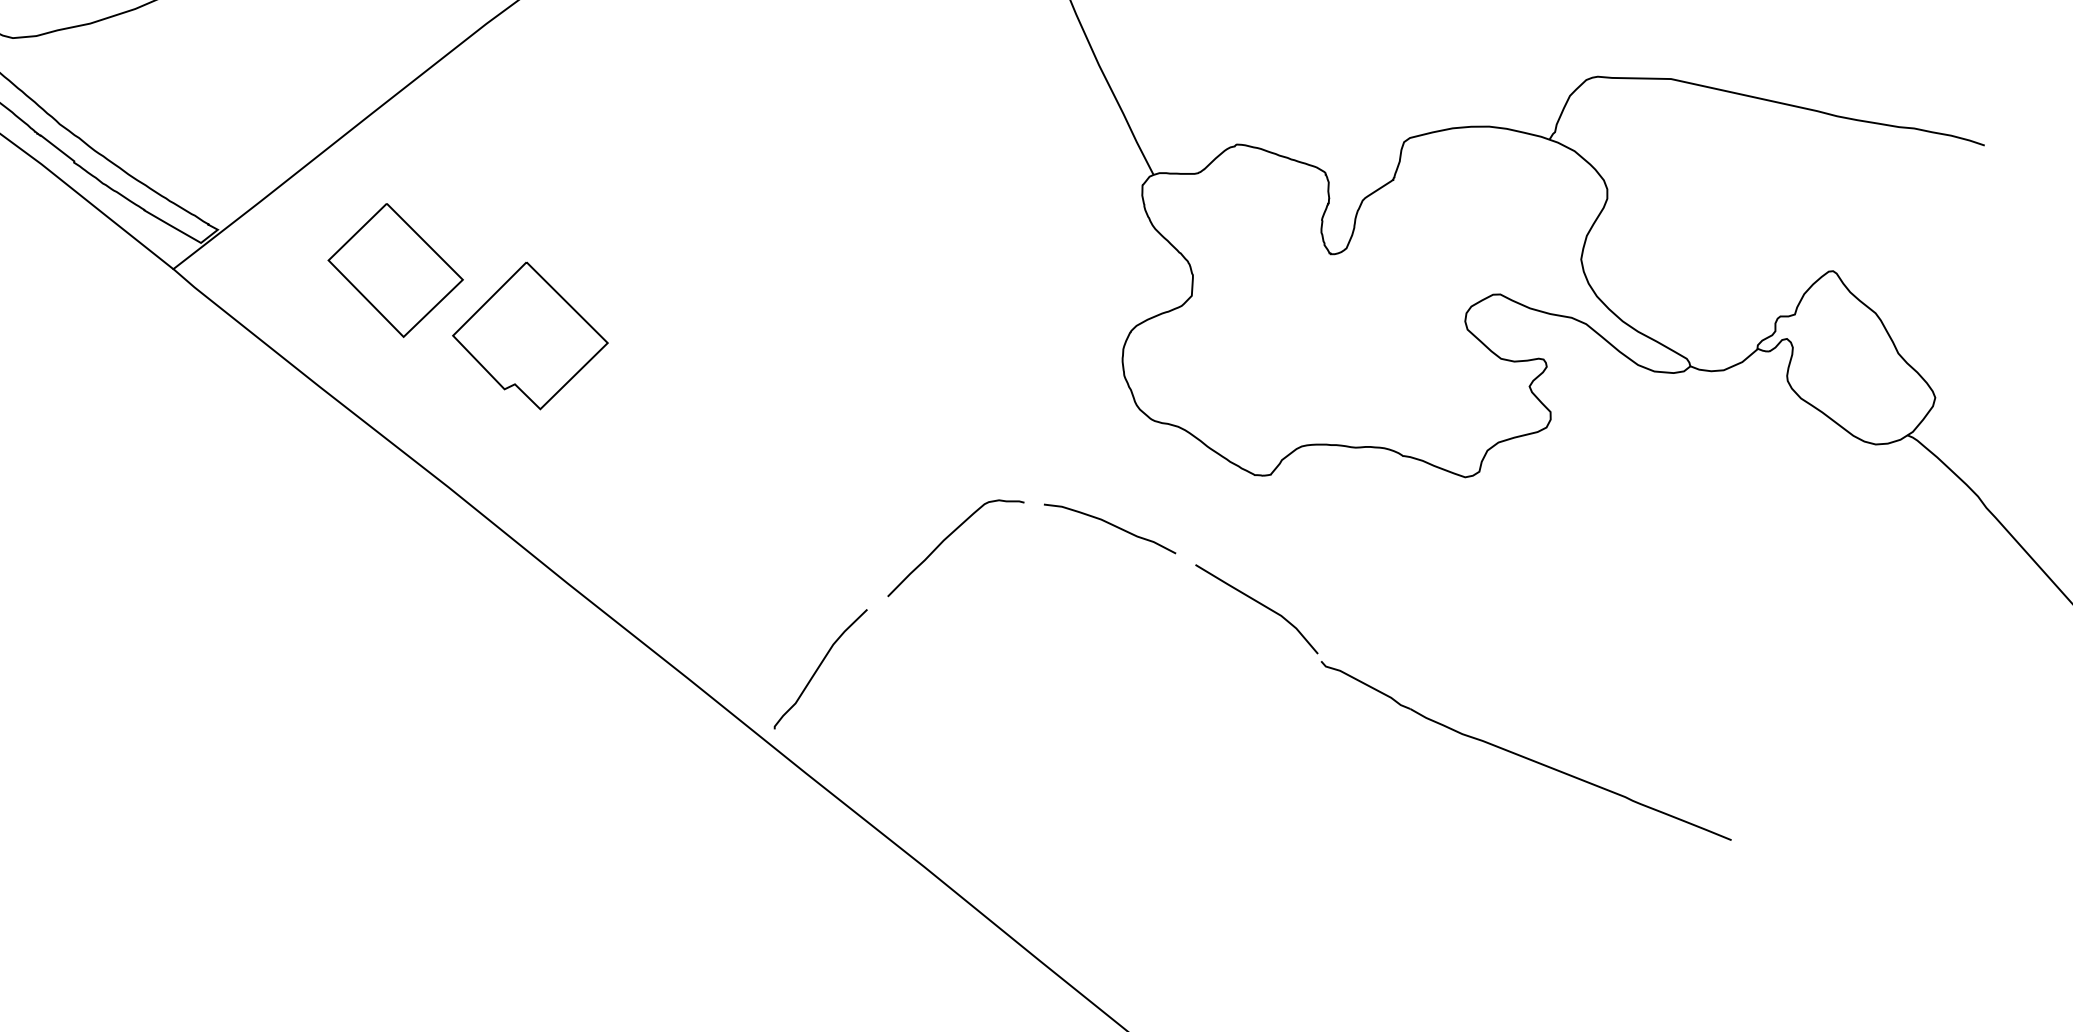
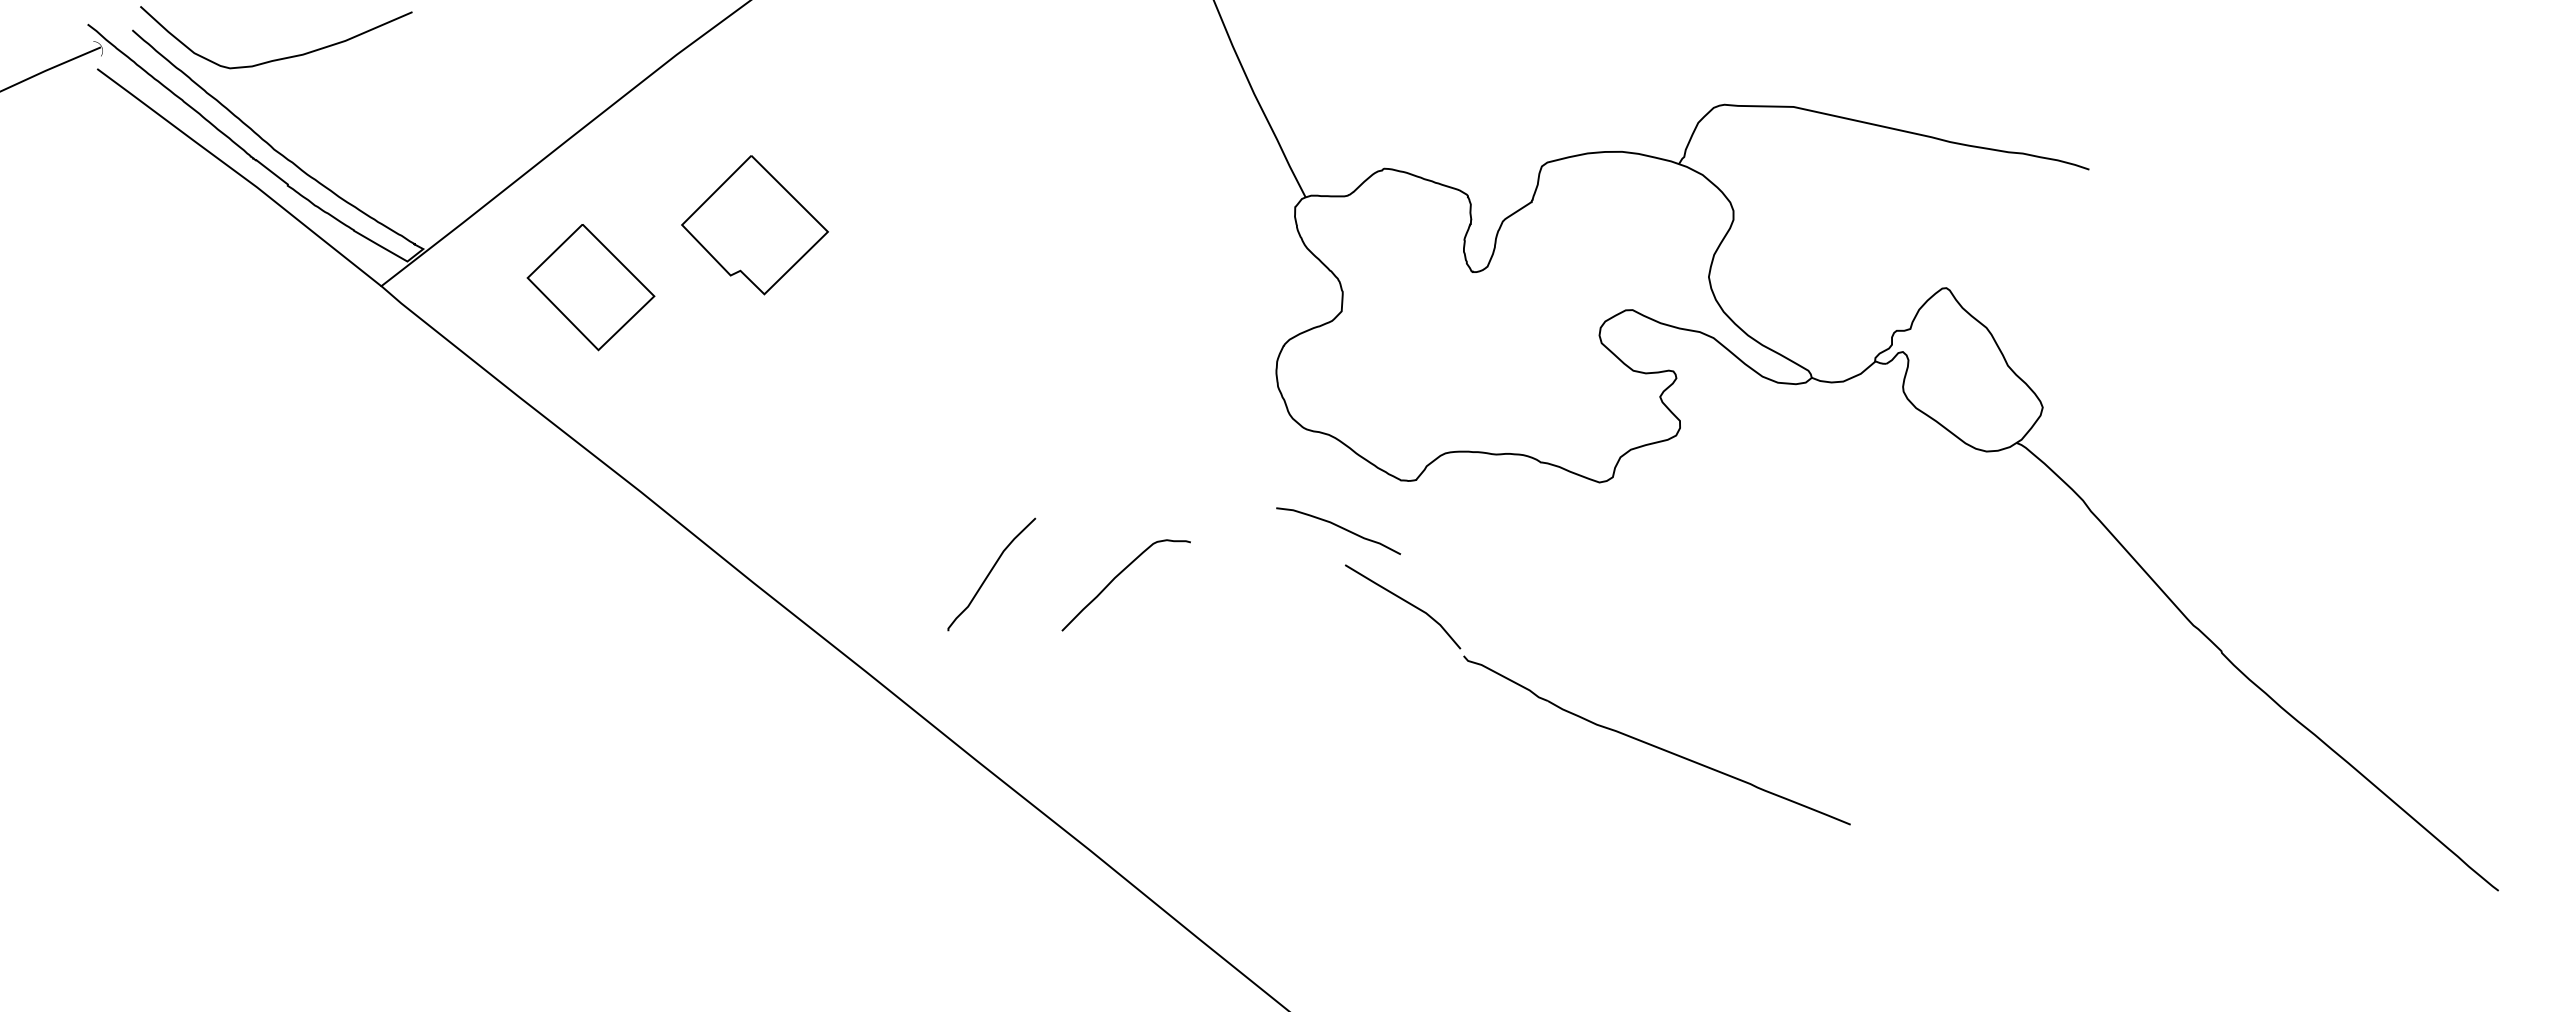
part: (529, 336) -> (754, 225), moved
curve: (1112, 526) -> (1340, 528), moved
curve: (947, 538) -> (1118, 576), moved
curve: (819, 668) -> (990, 573), moved

